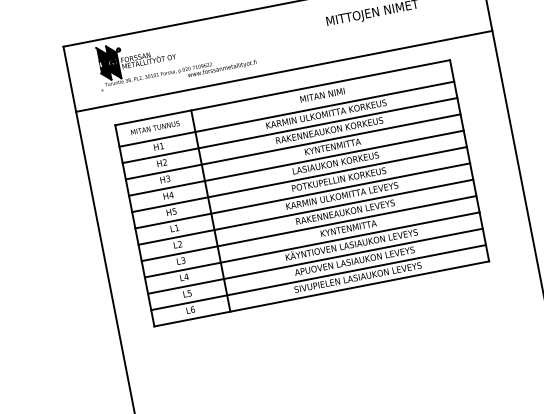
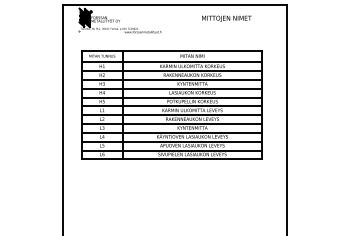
line: (283, 70) -> (174, 39), removed

